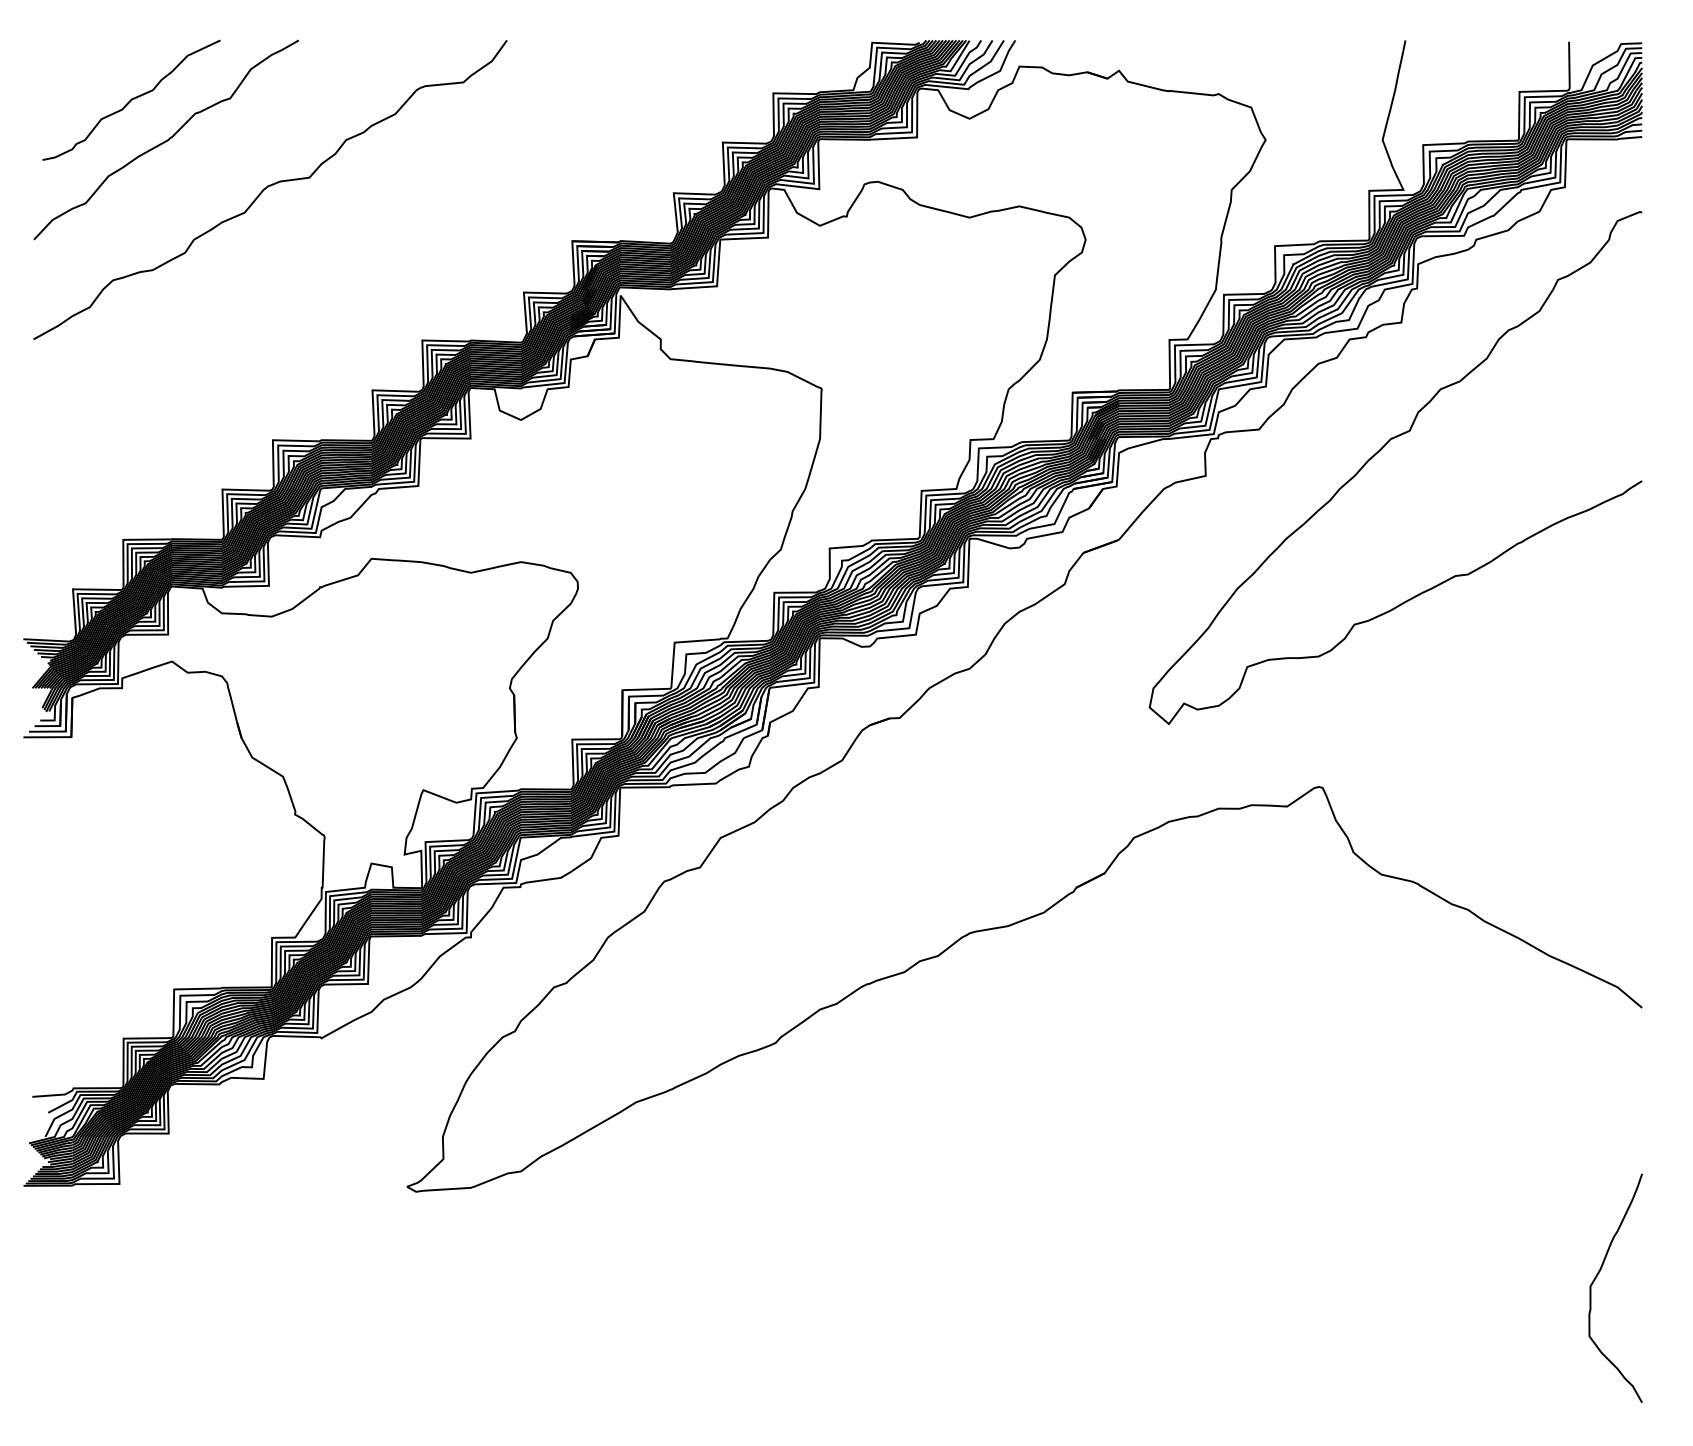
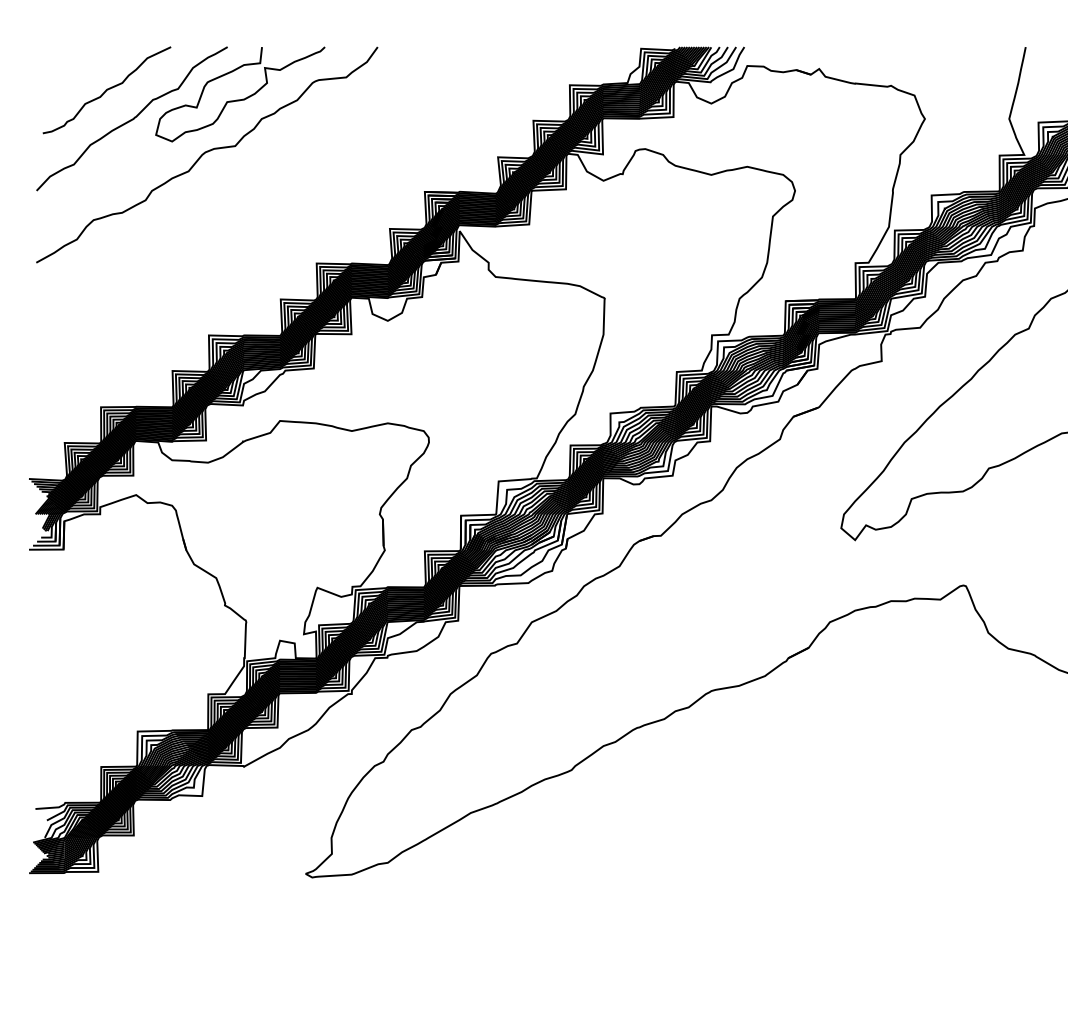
curve: (317, 112) -> (241, 99), added

